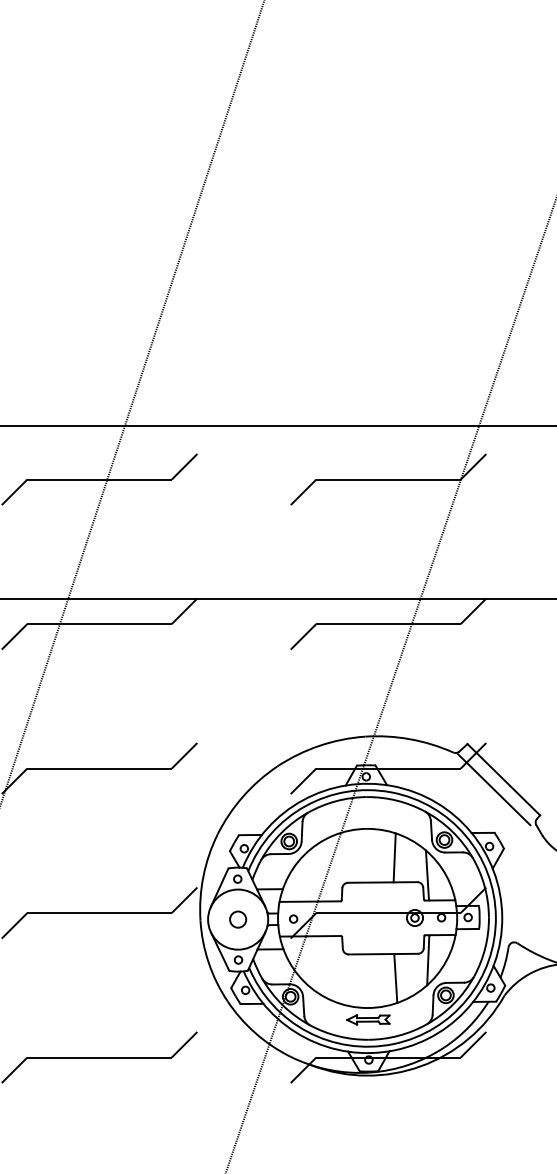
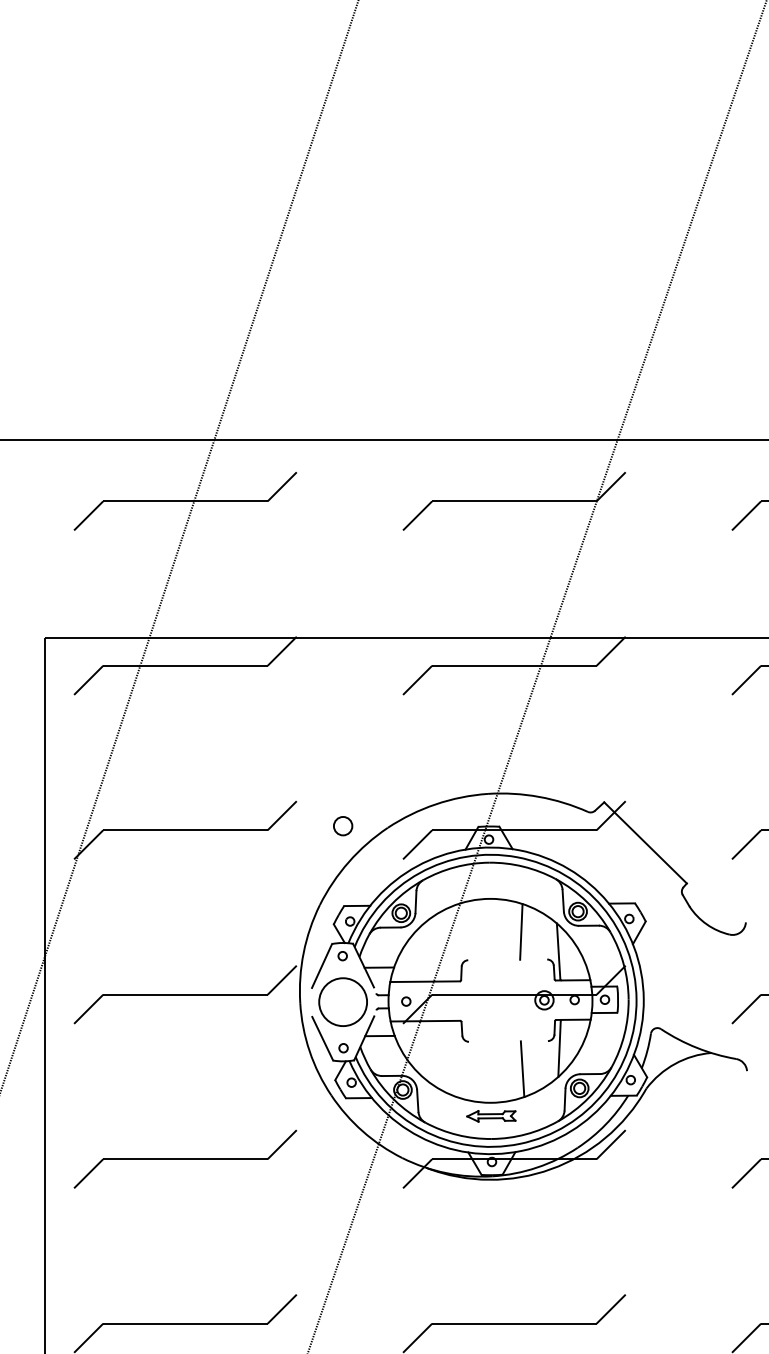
line: (494, 789) -> (634, 853), removed
line: (382, 882) -> (507, 959), removed
circle: (237, 919) -> (342, 1001), size x0.7
circle: (238, 919) -> (343, 826), moved
line: (383, 954) -> (508, 1041), removed

